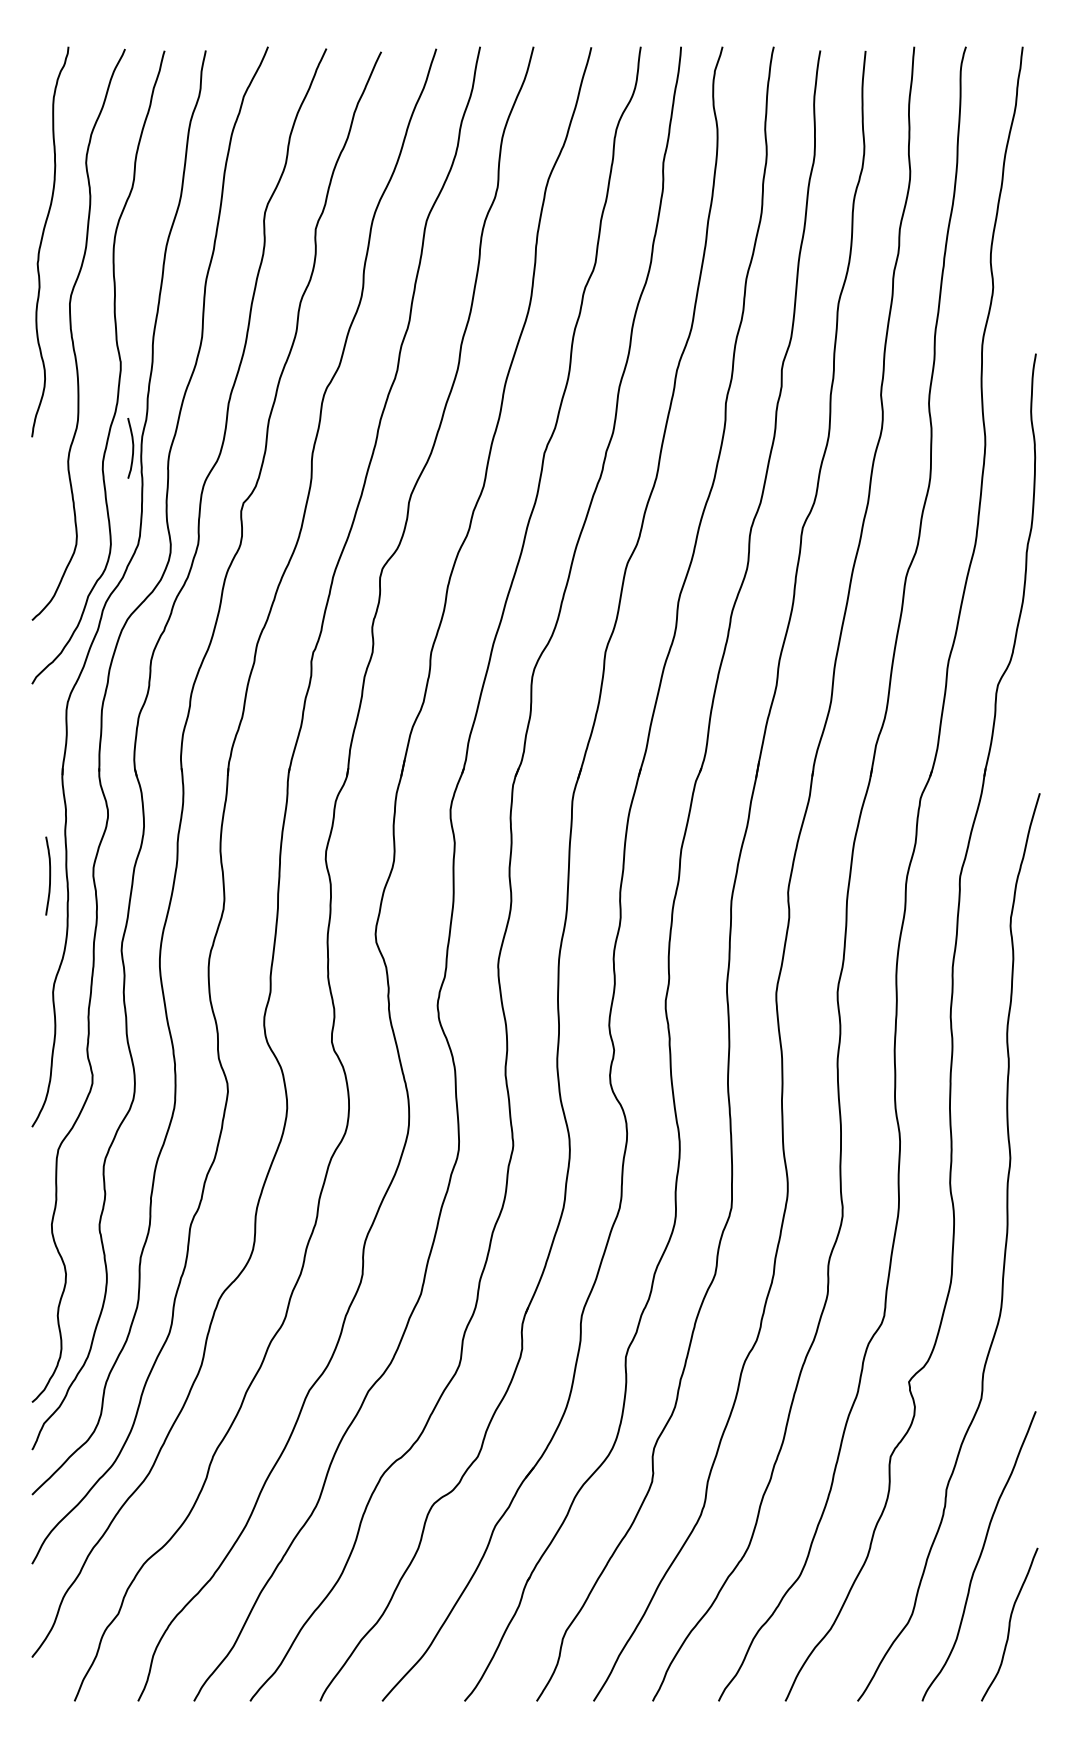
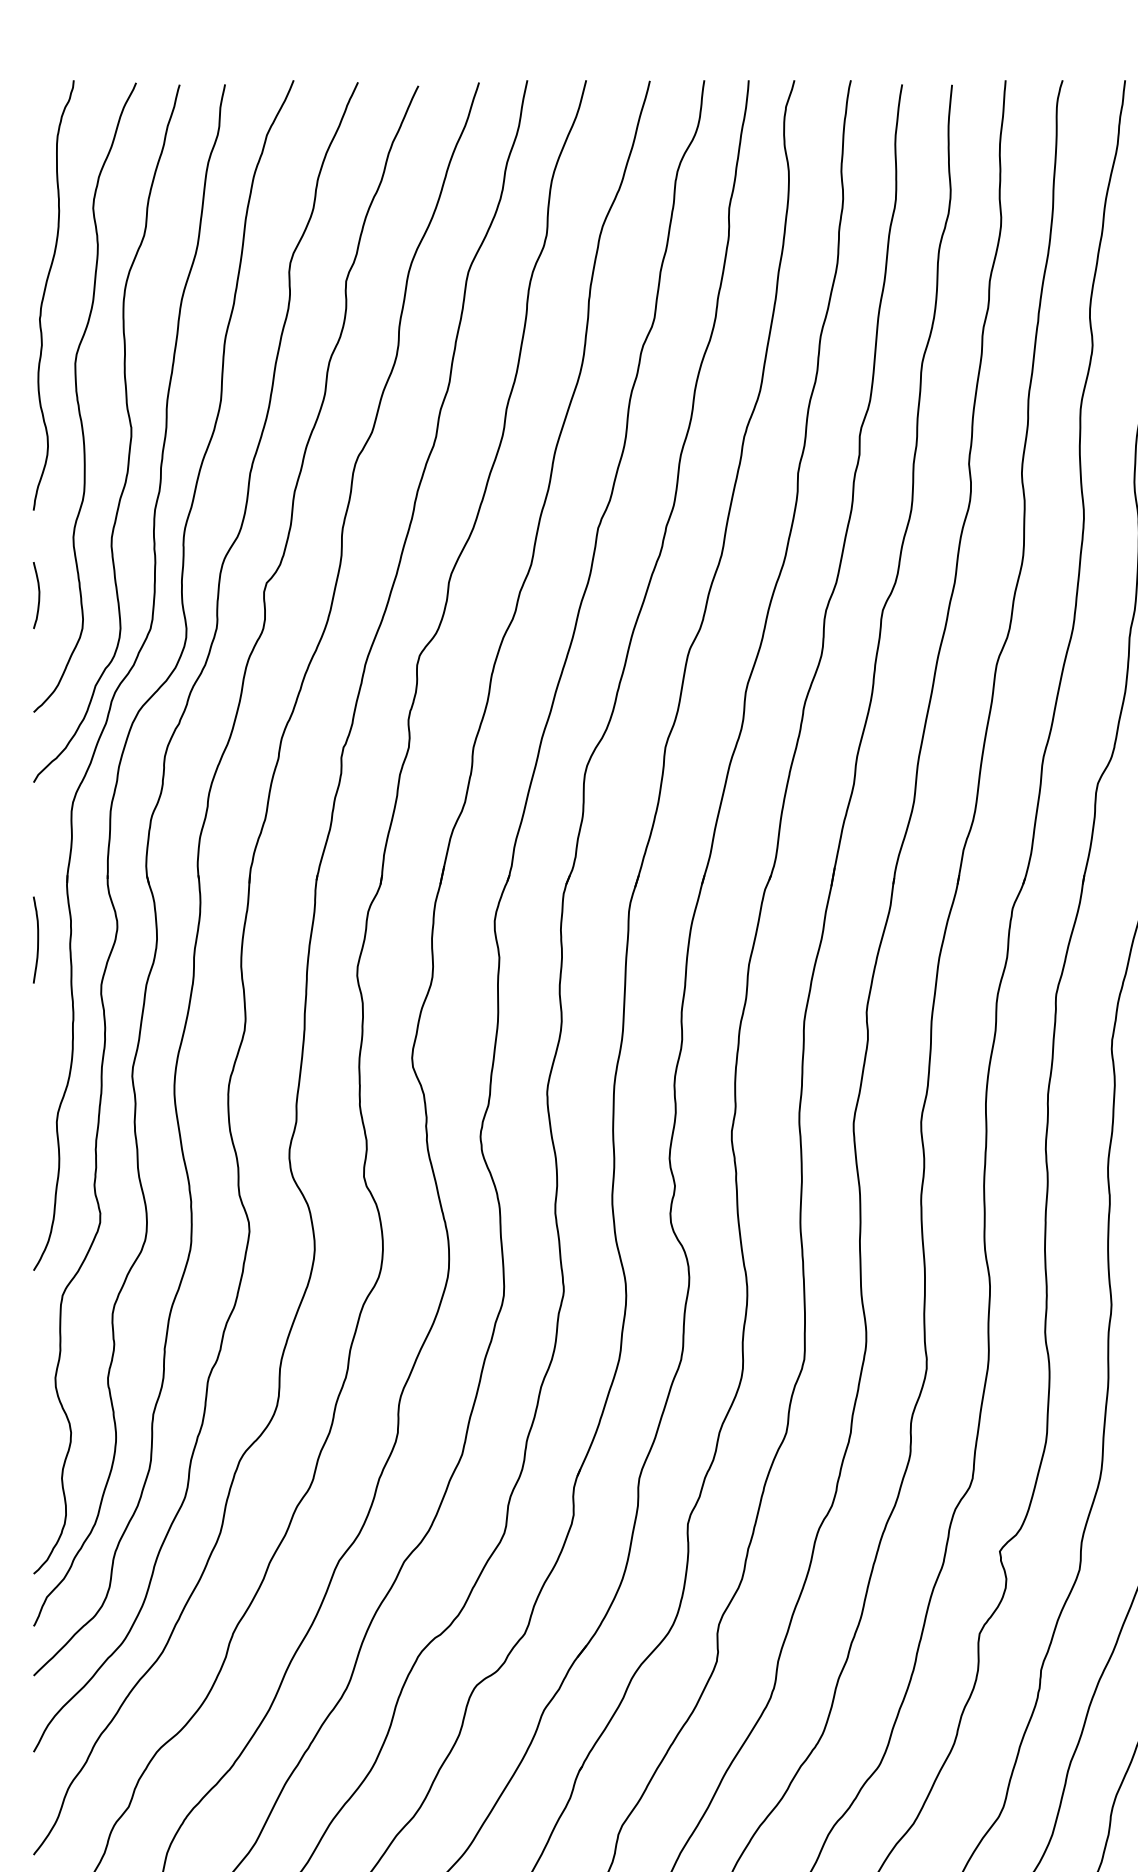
curve: (132, 448) -> (38, 595), moved
curve: (49, 875) -> (37, 939), moved

